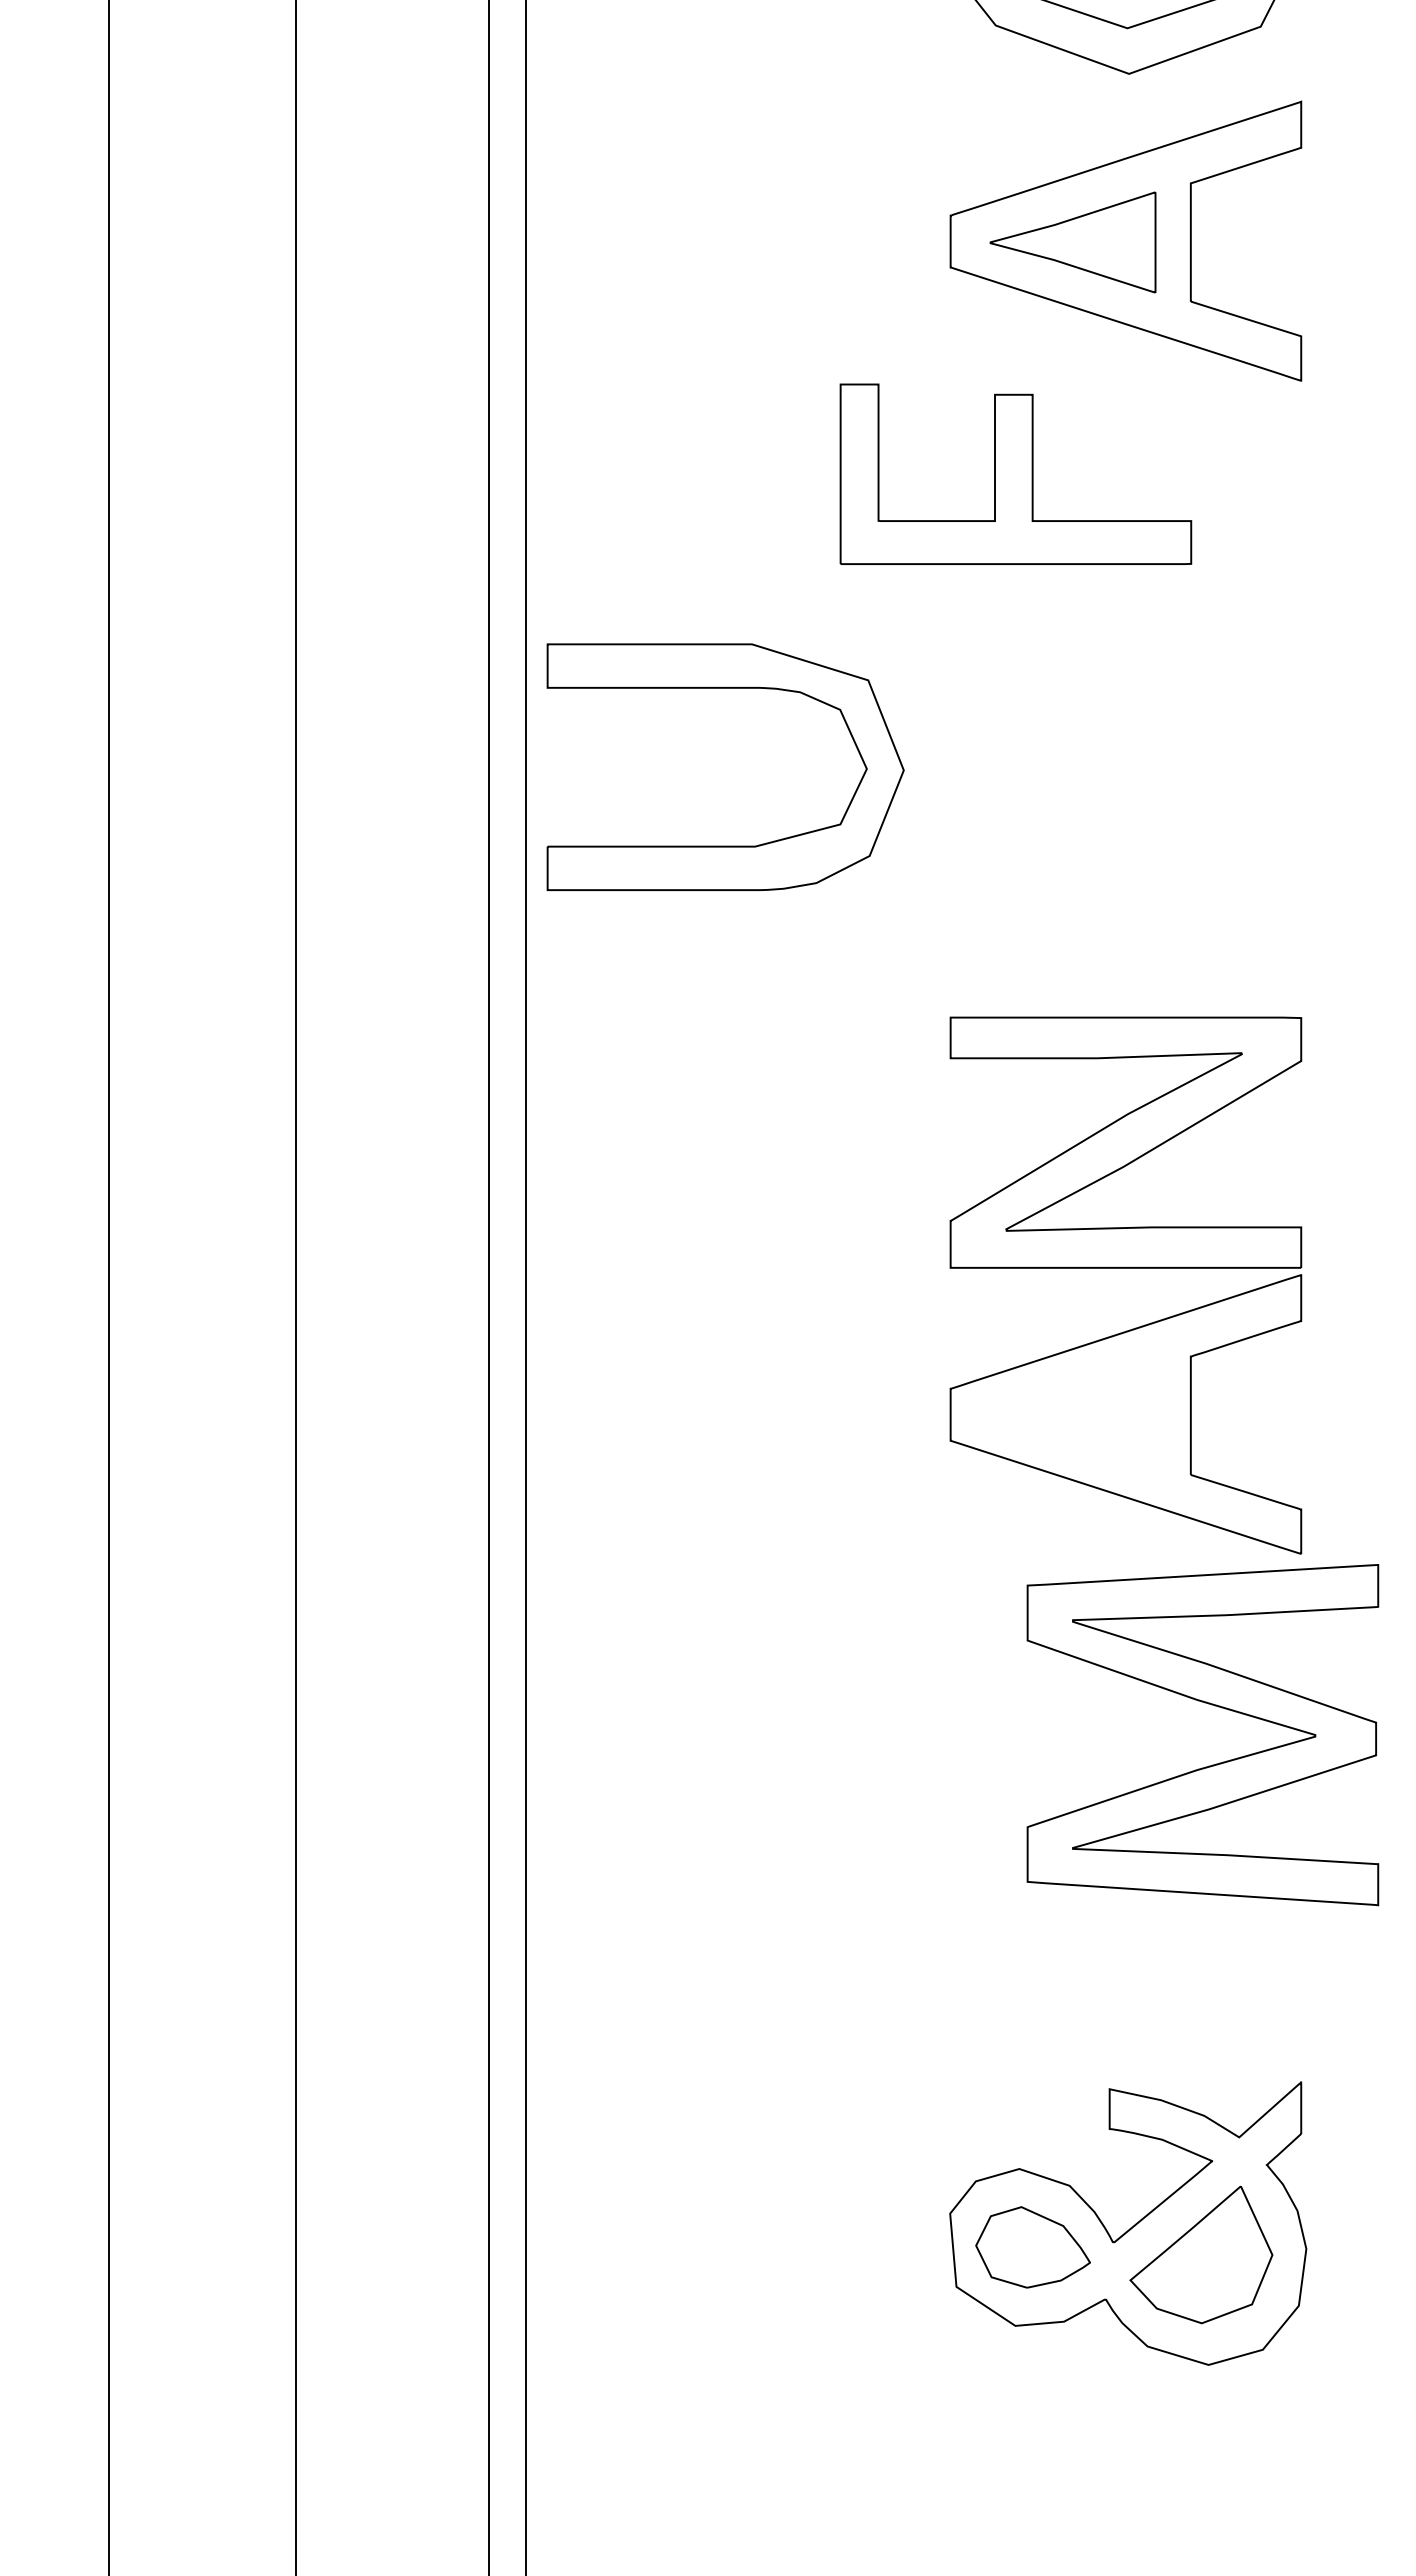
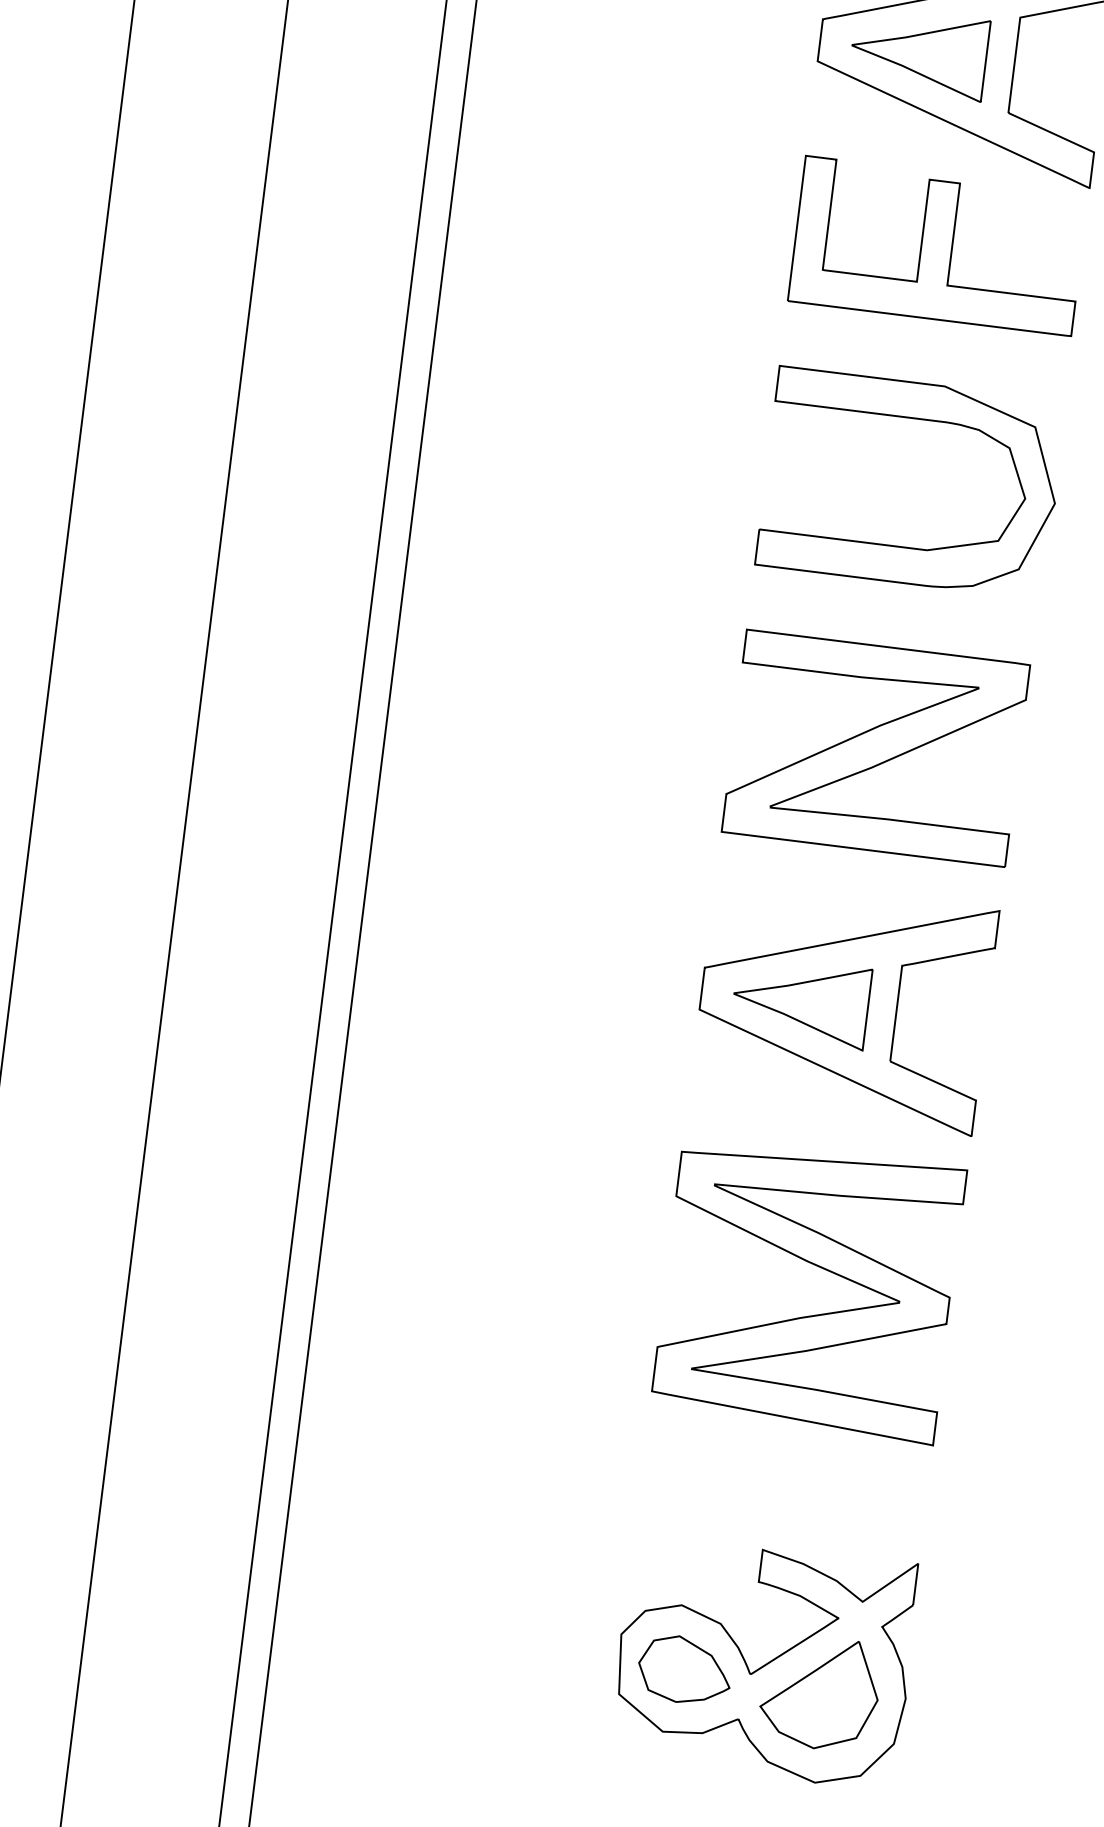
part: (1015, 473) -> (938, 245), moved
part: (725, 688) -> (919, 419), moved
part: (1125, 1142) -> (875, 748), moved
part: (1072, 1415) -> (800, 1001), added
part: (1212, 1764) -> (813, 1315), moved

